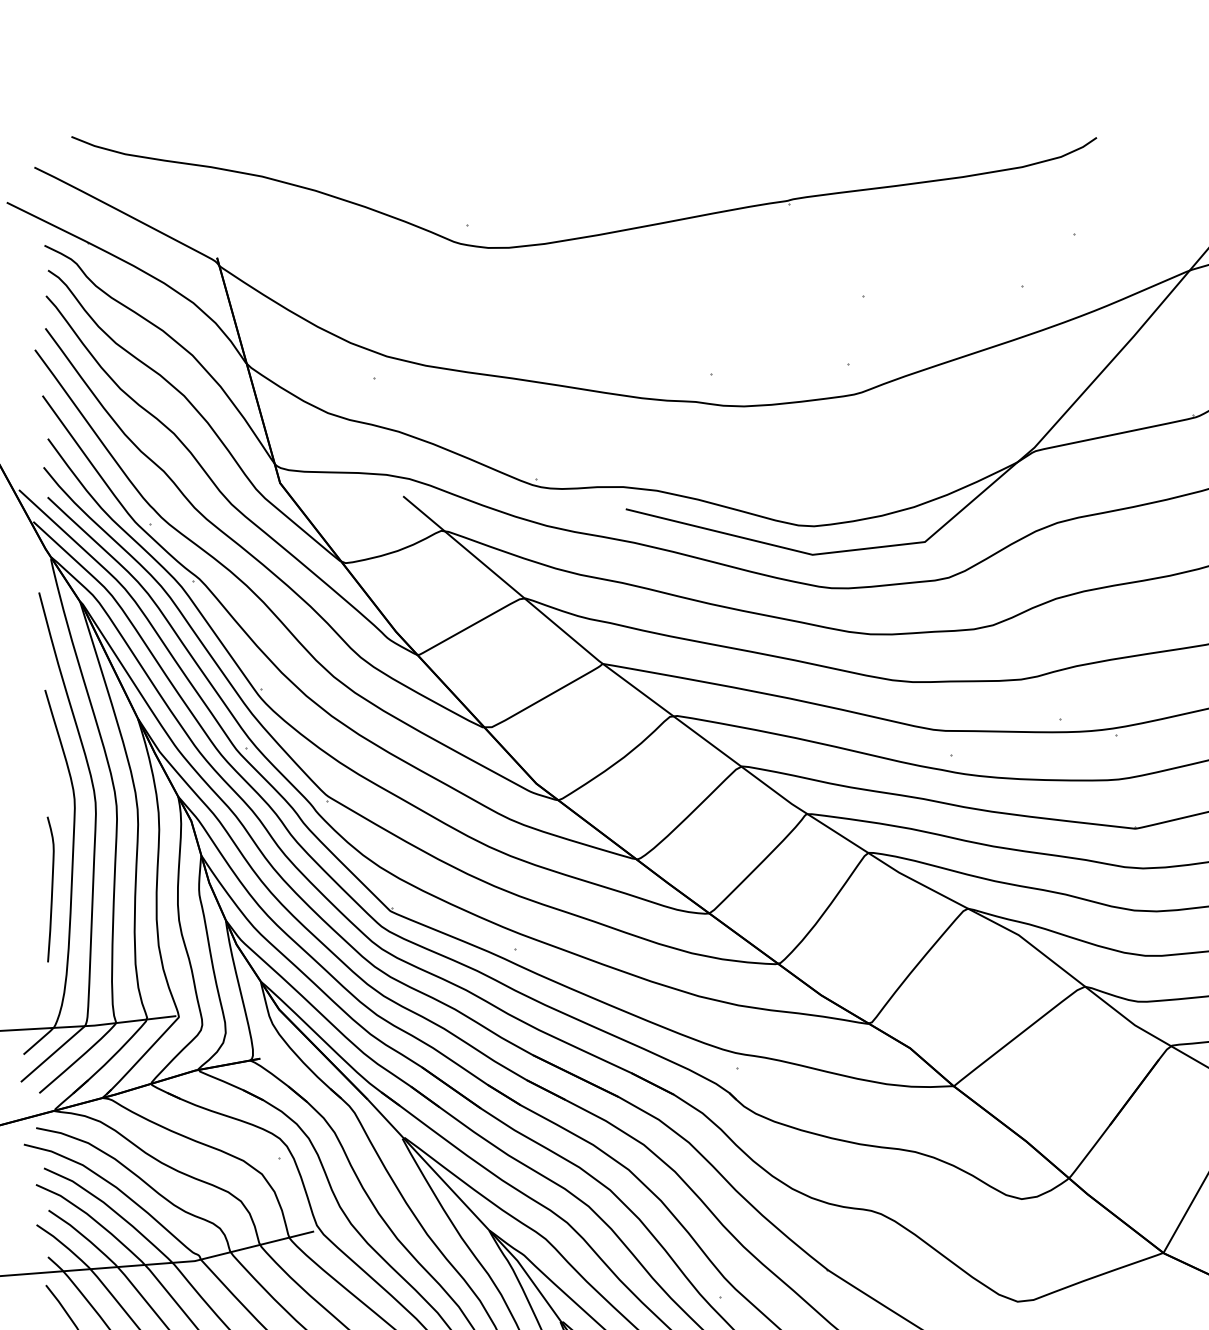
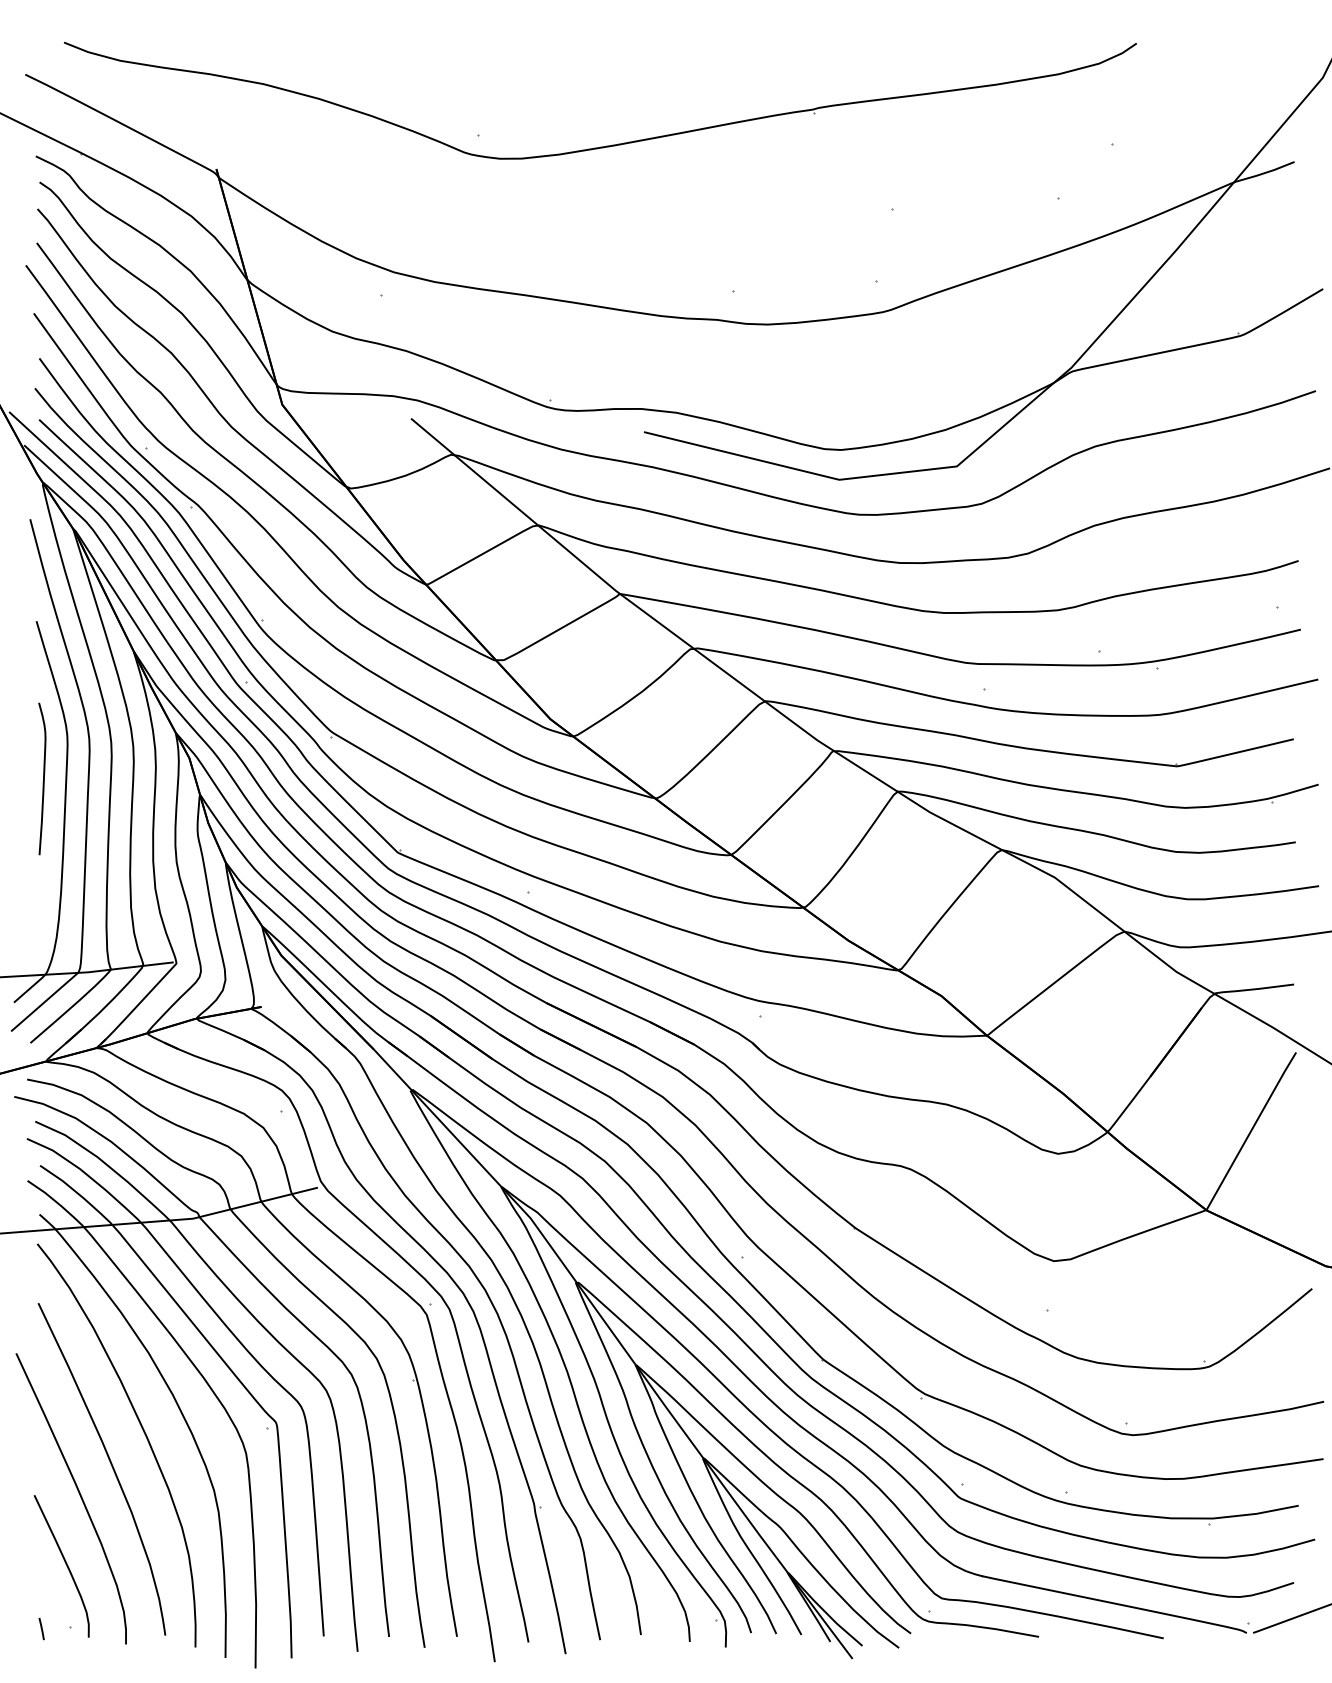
curve: (51, 889) -> (43, 778), moved

